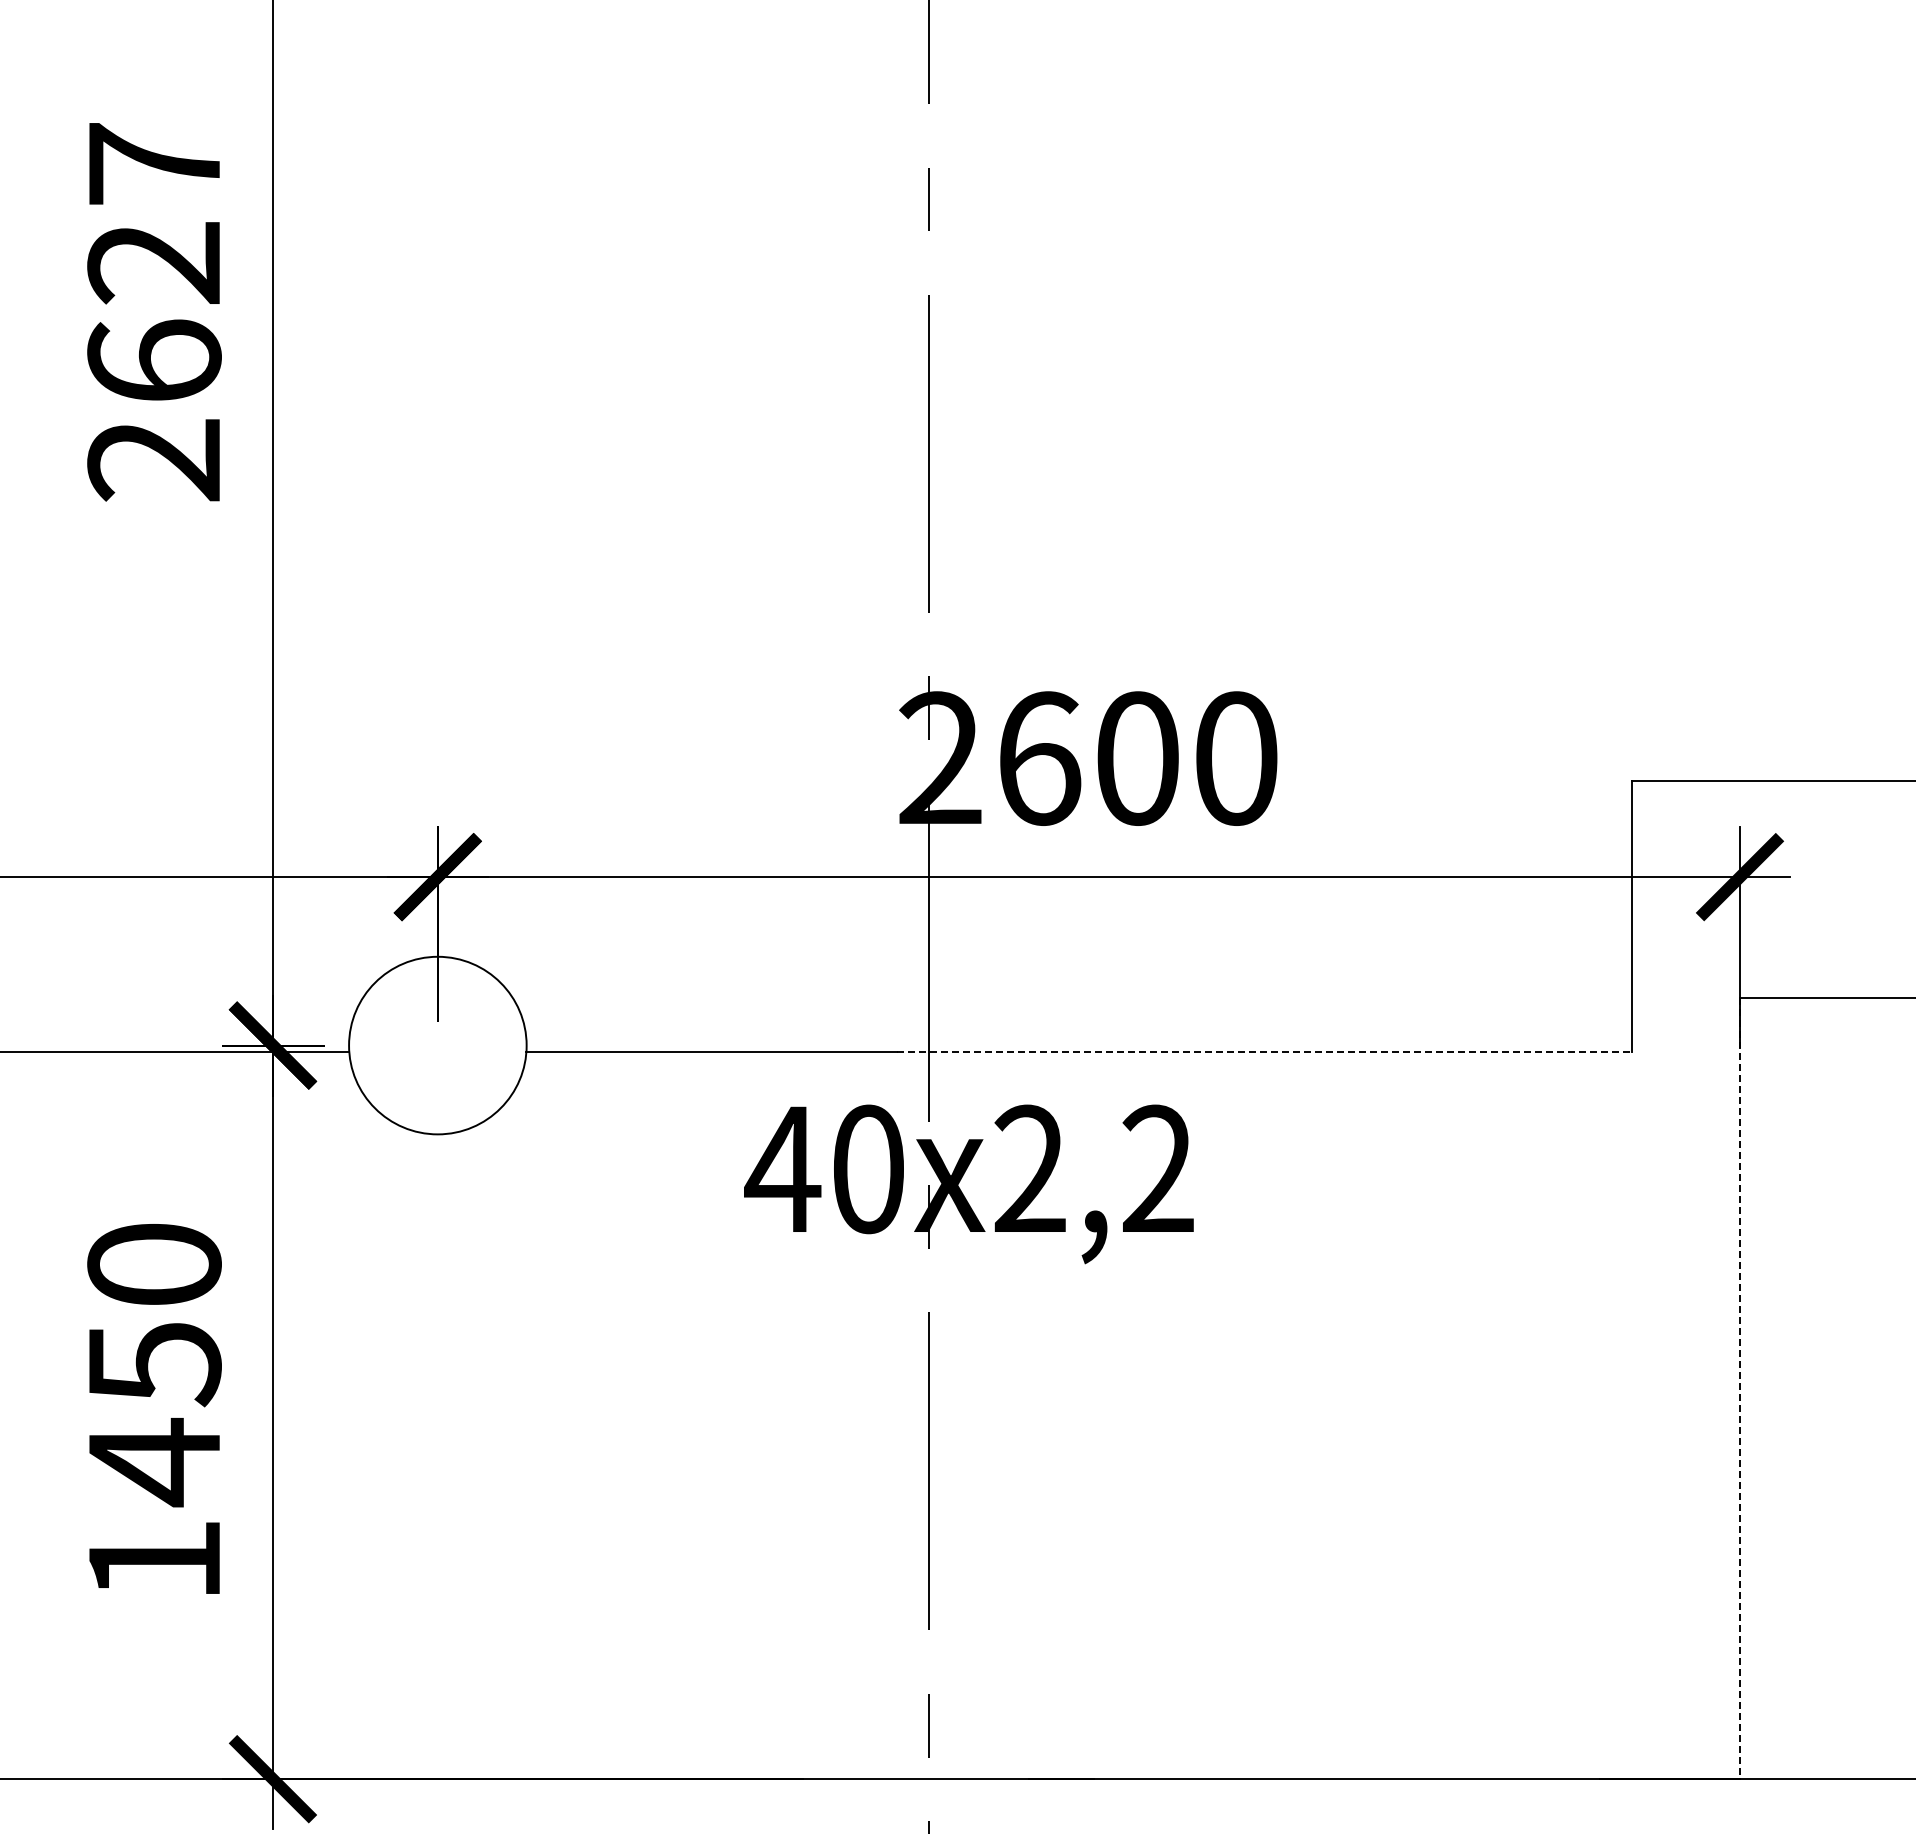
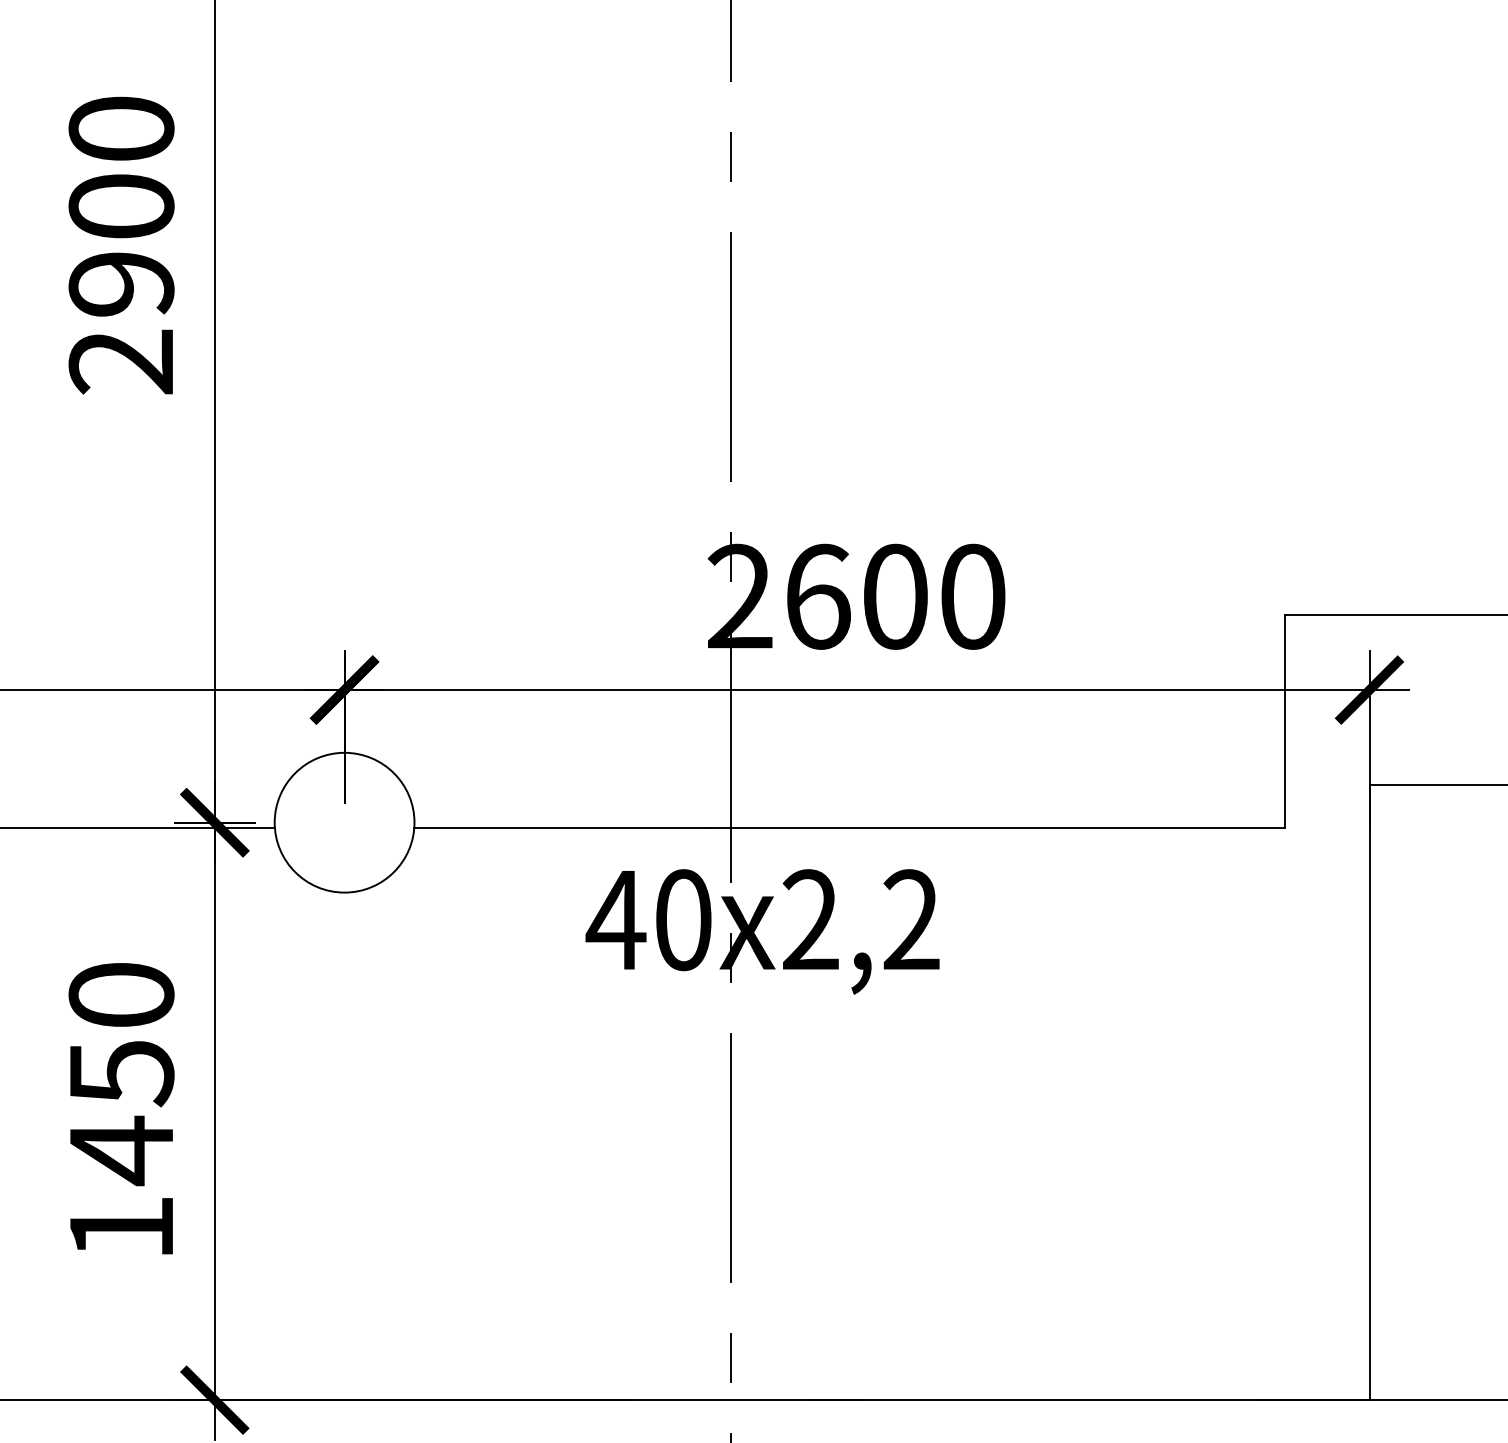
text: (154, 262) -> (121, 206), 2627 -> 2900
line: (1264, 1051) -> (995, 827), dashed -> solid
line: (1740, 1388) -> (1369, 1092), dashed -> solid

